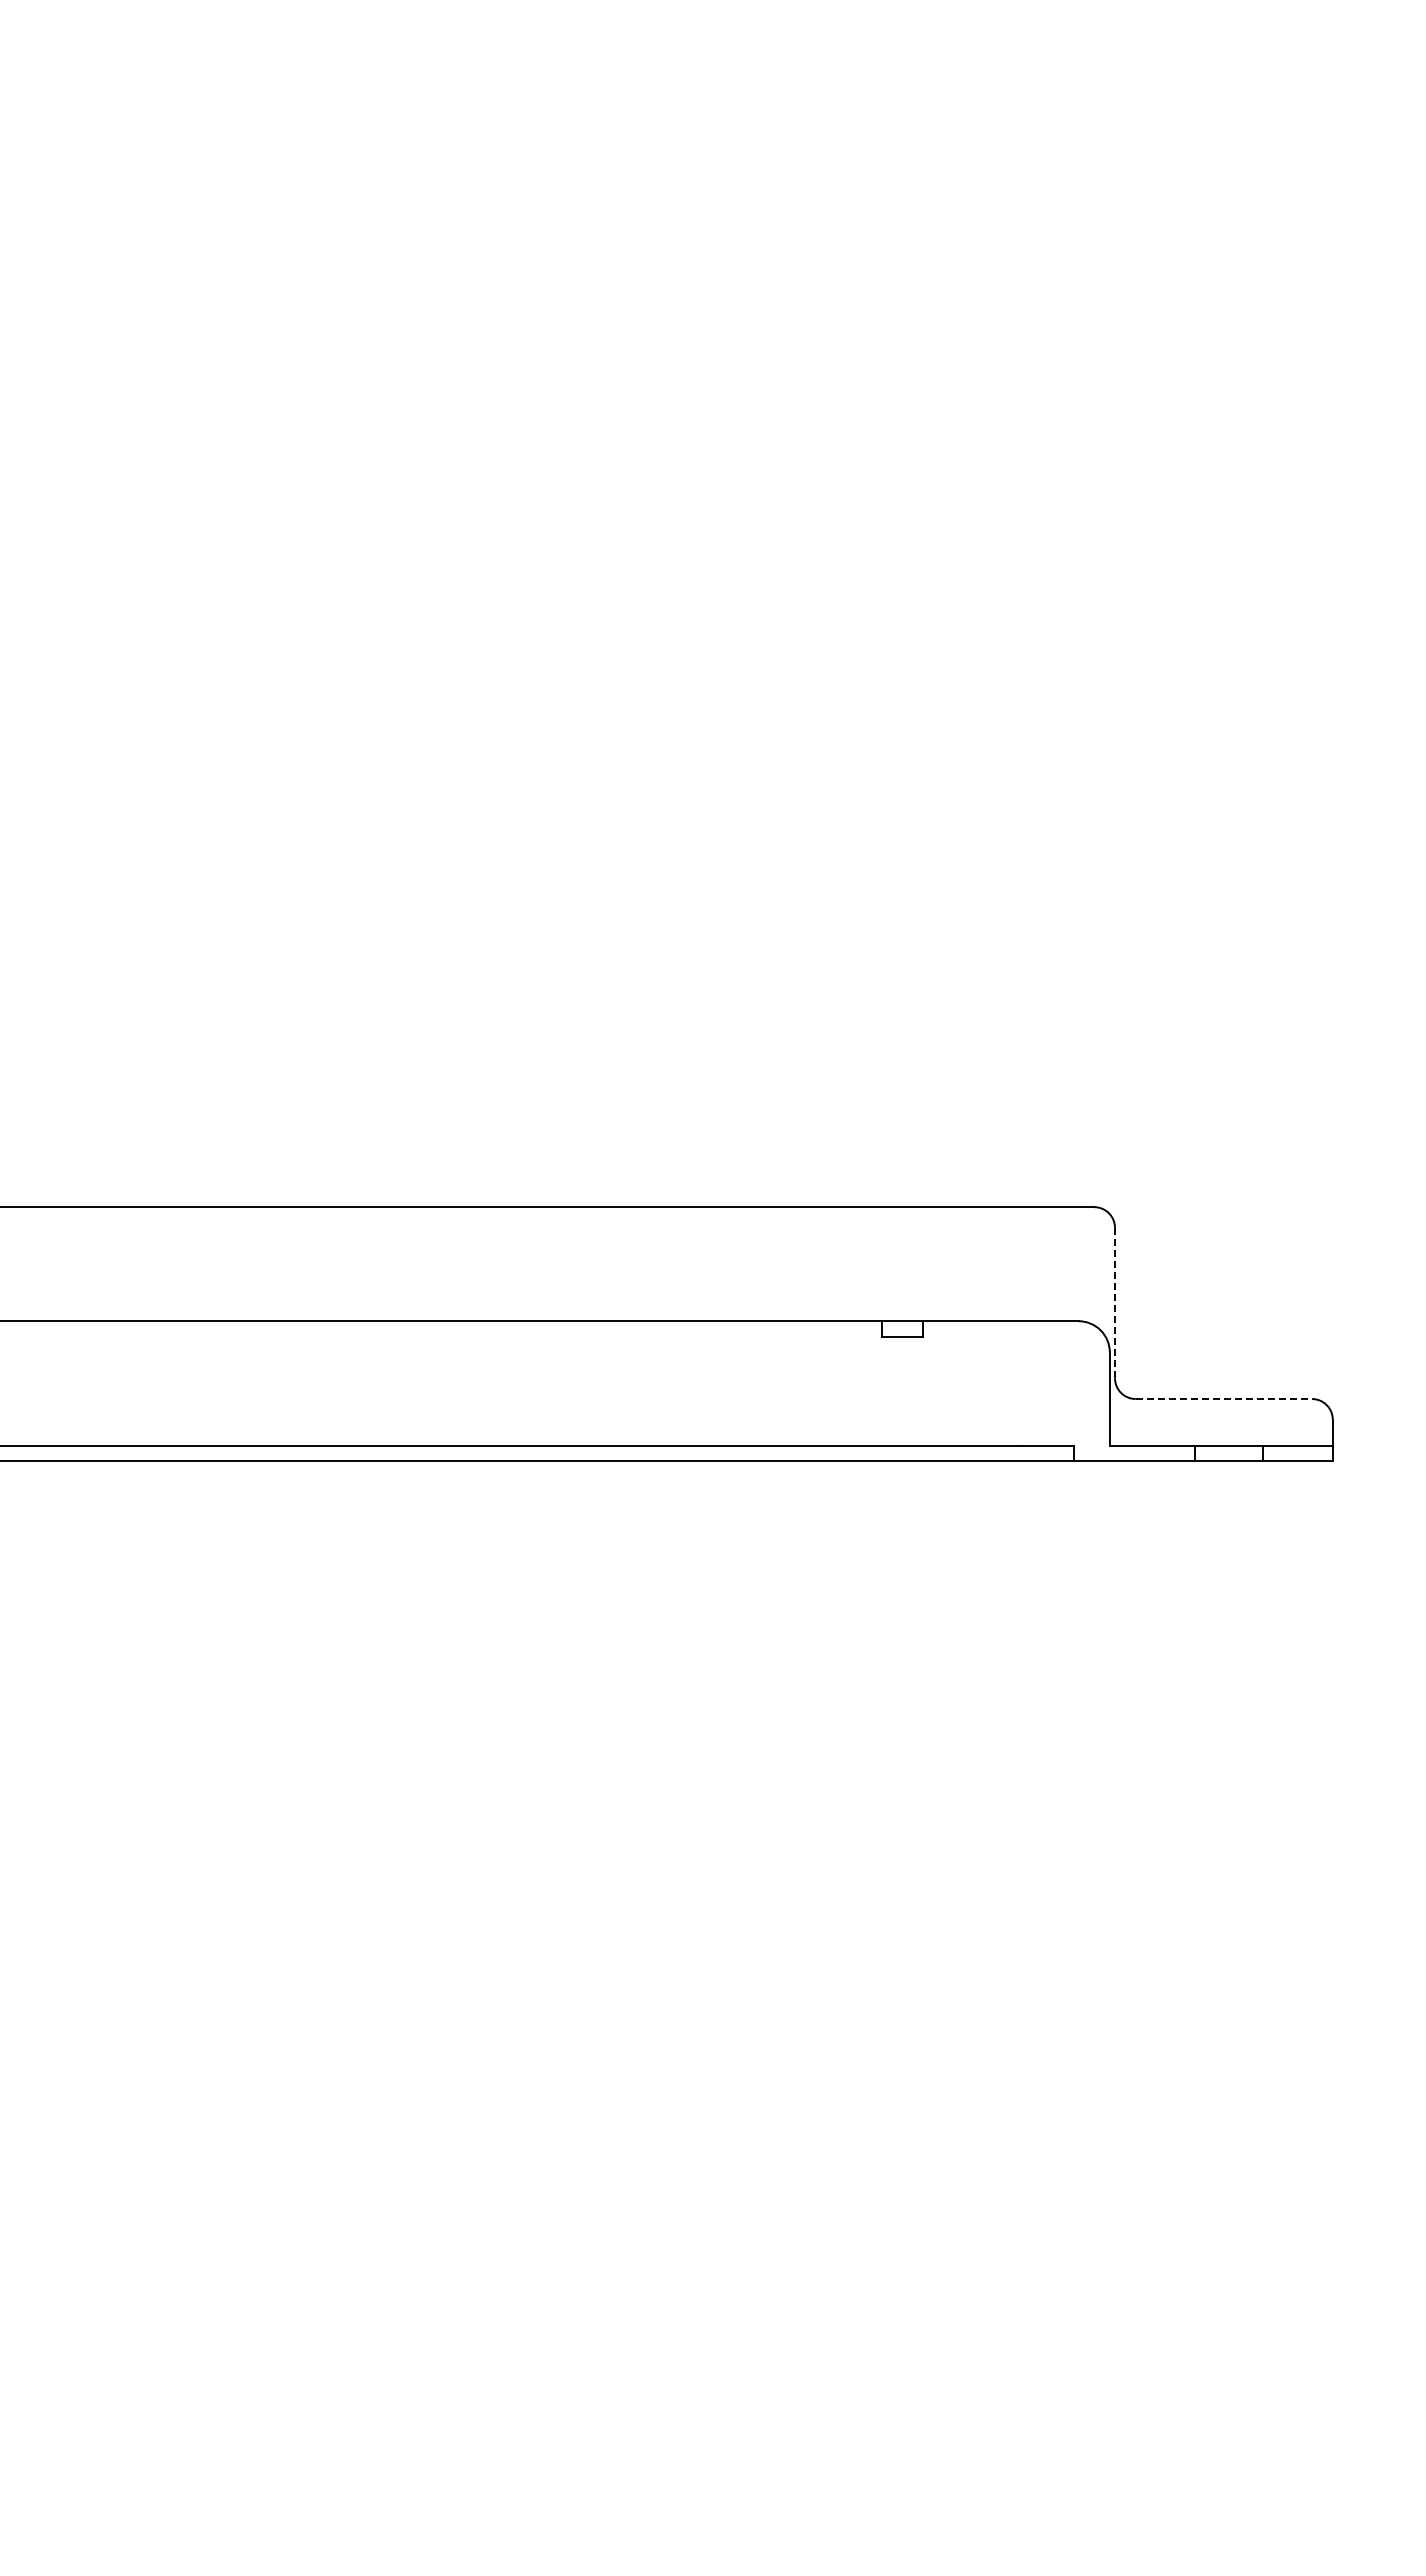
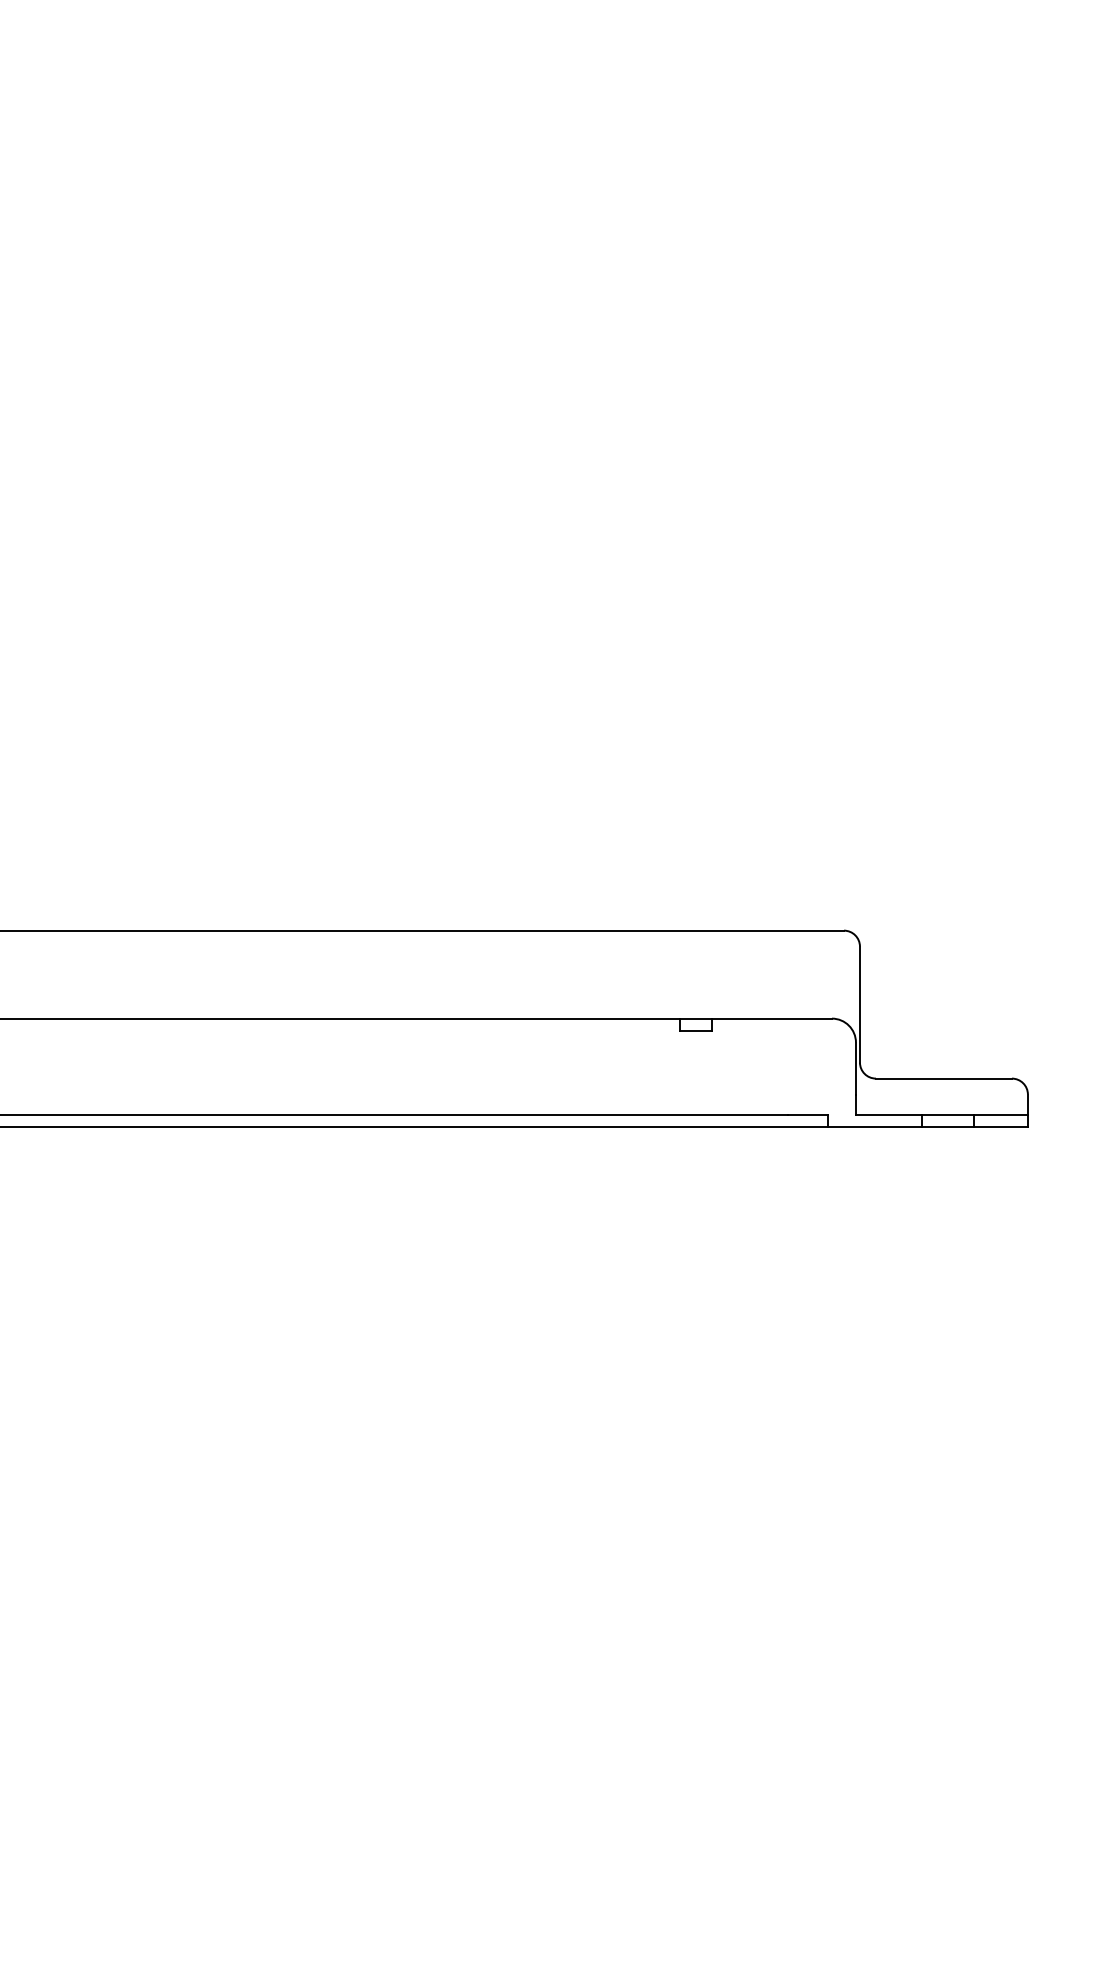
line: (1115, 1303) -> (860, 1004), dashed -> solid
line: (1224, 1399) -> (944, 1078), dashed -> solid

